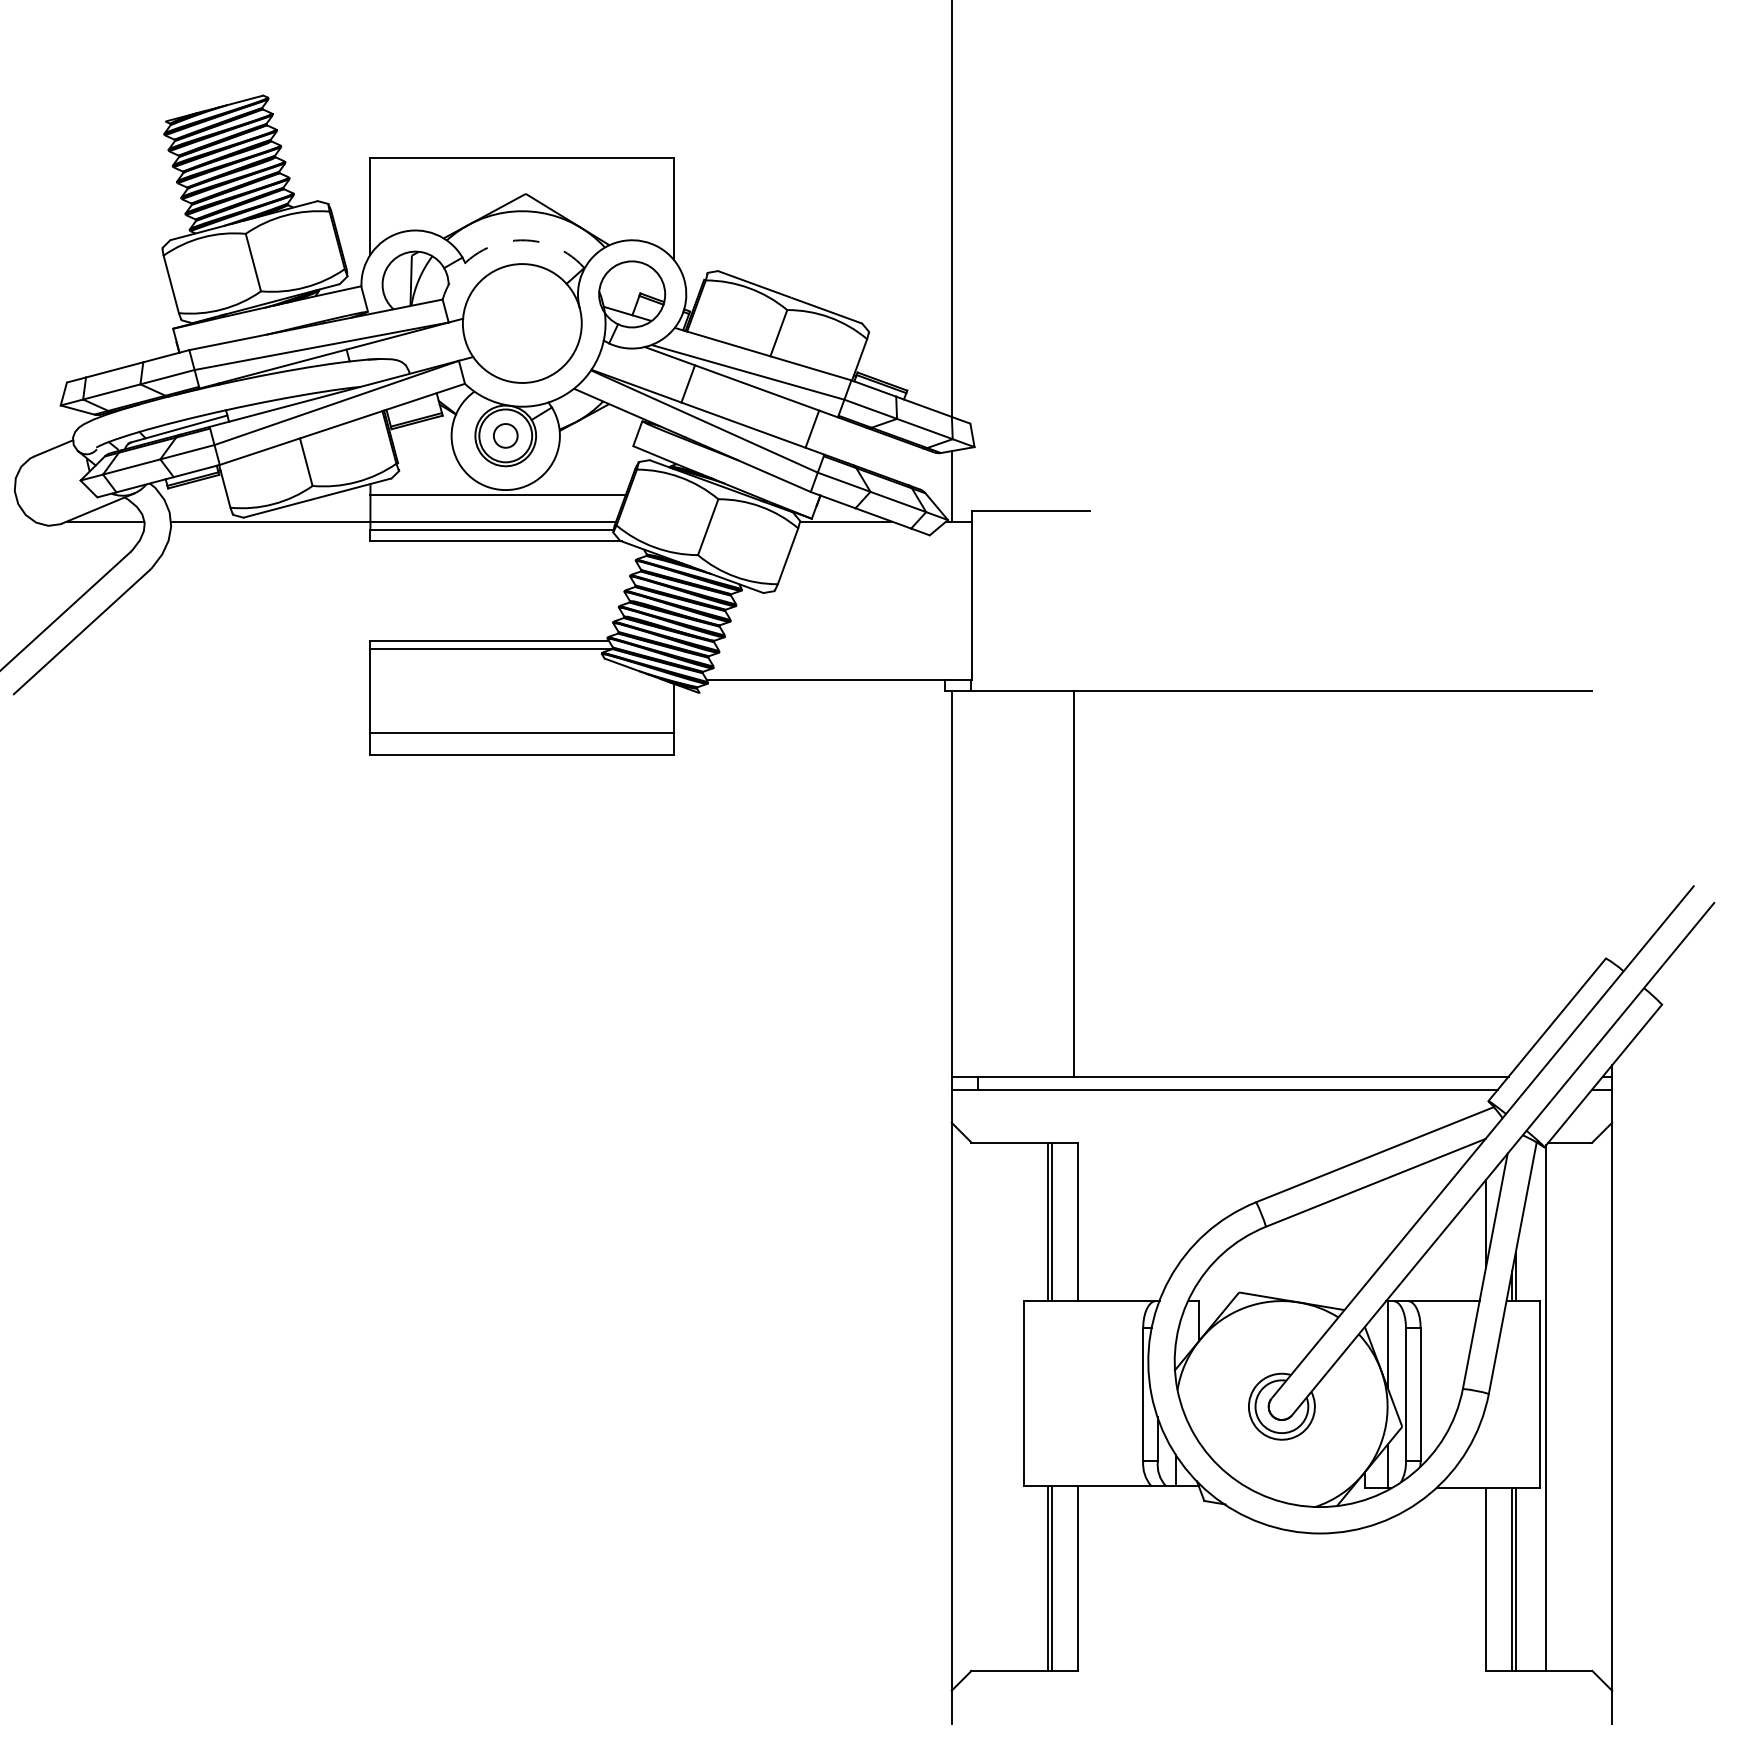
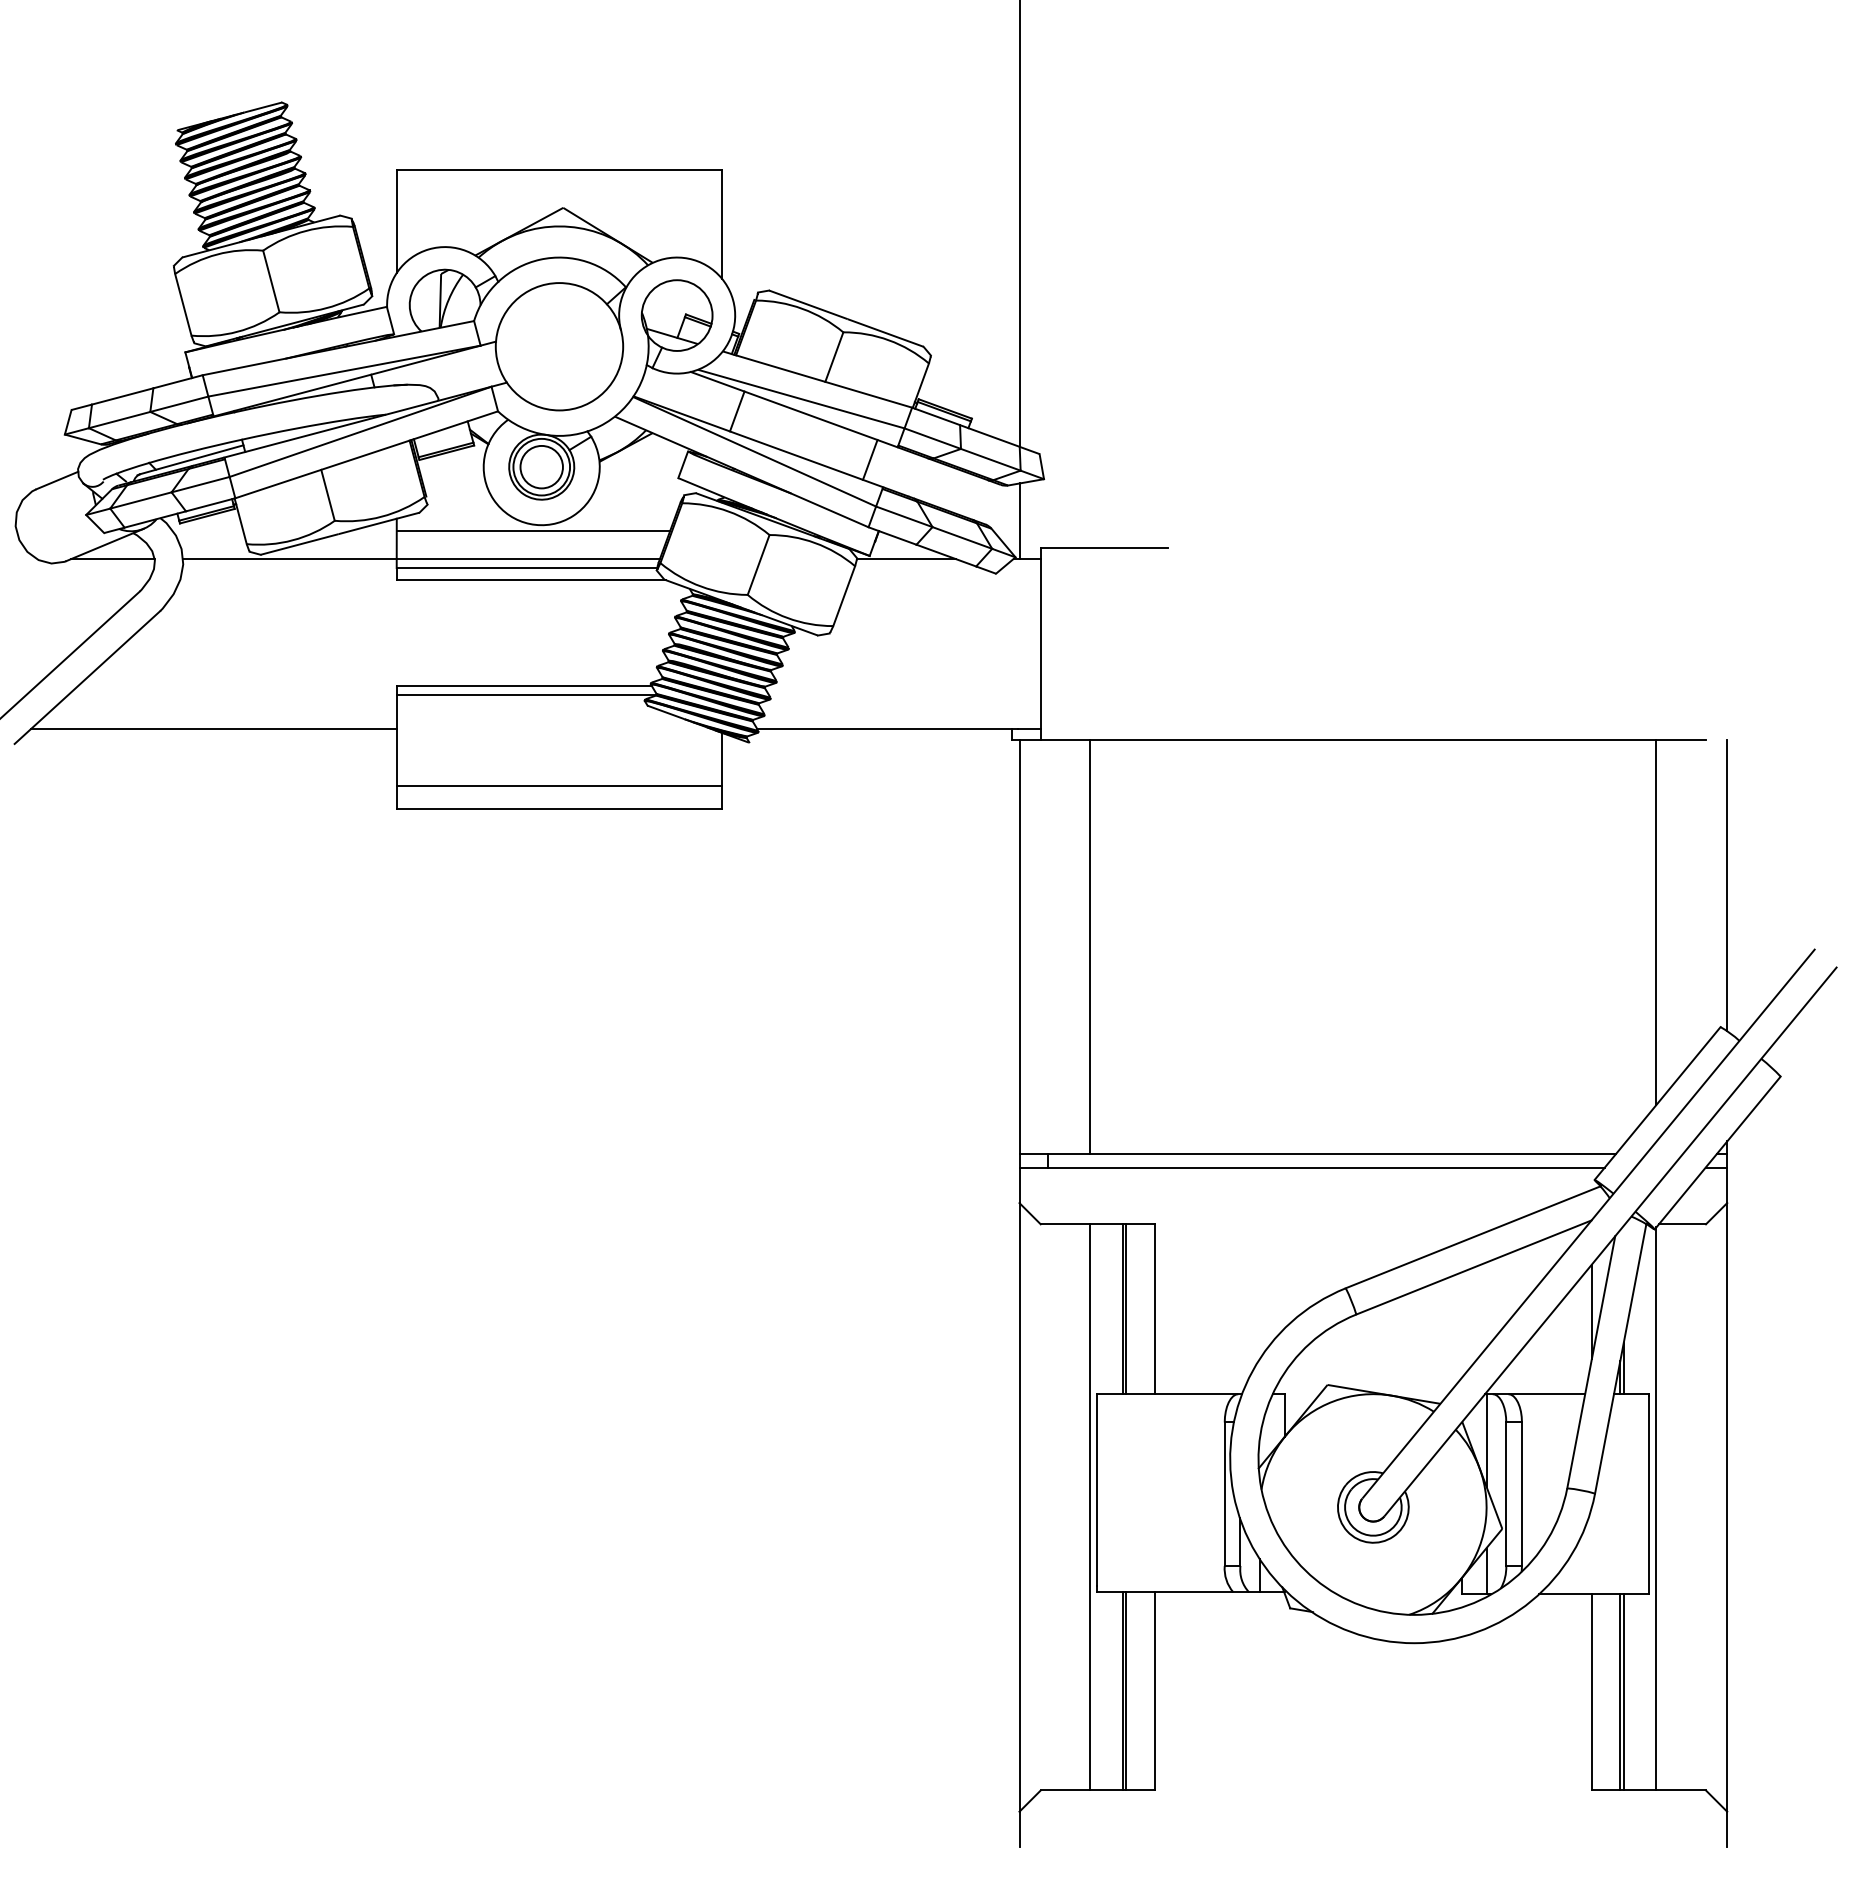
arc: (504, 242) -> (540, 259), dashed -> solid
circle: (505, 435) -> (541, 466), size x1.67
line: (199, 679) -> (213, 728), added
line: (1612, 826) -> (1727, 885), added
line: (1546, 860) -> (1656, 922), added
line: (1073, 883) -> (1090, 946), moved
line: (1017, 1406) -> (1090, 1507), added

